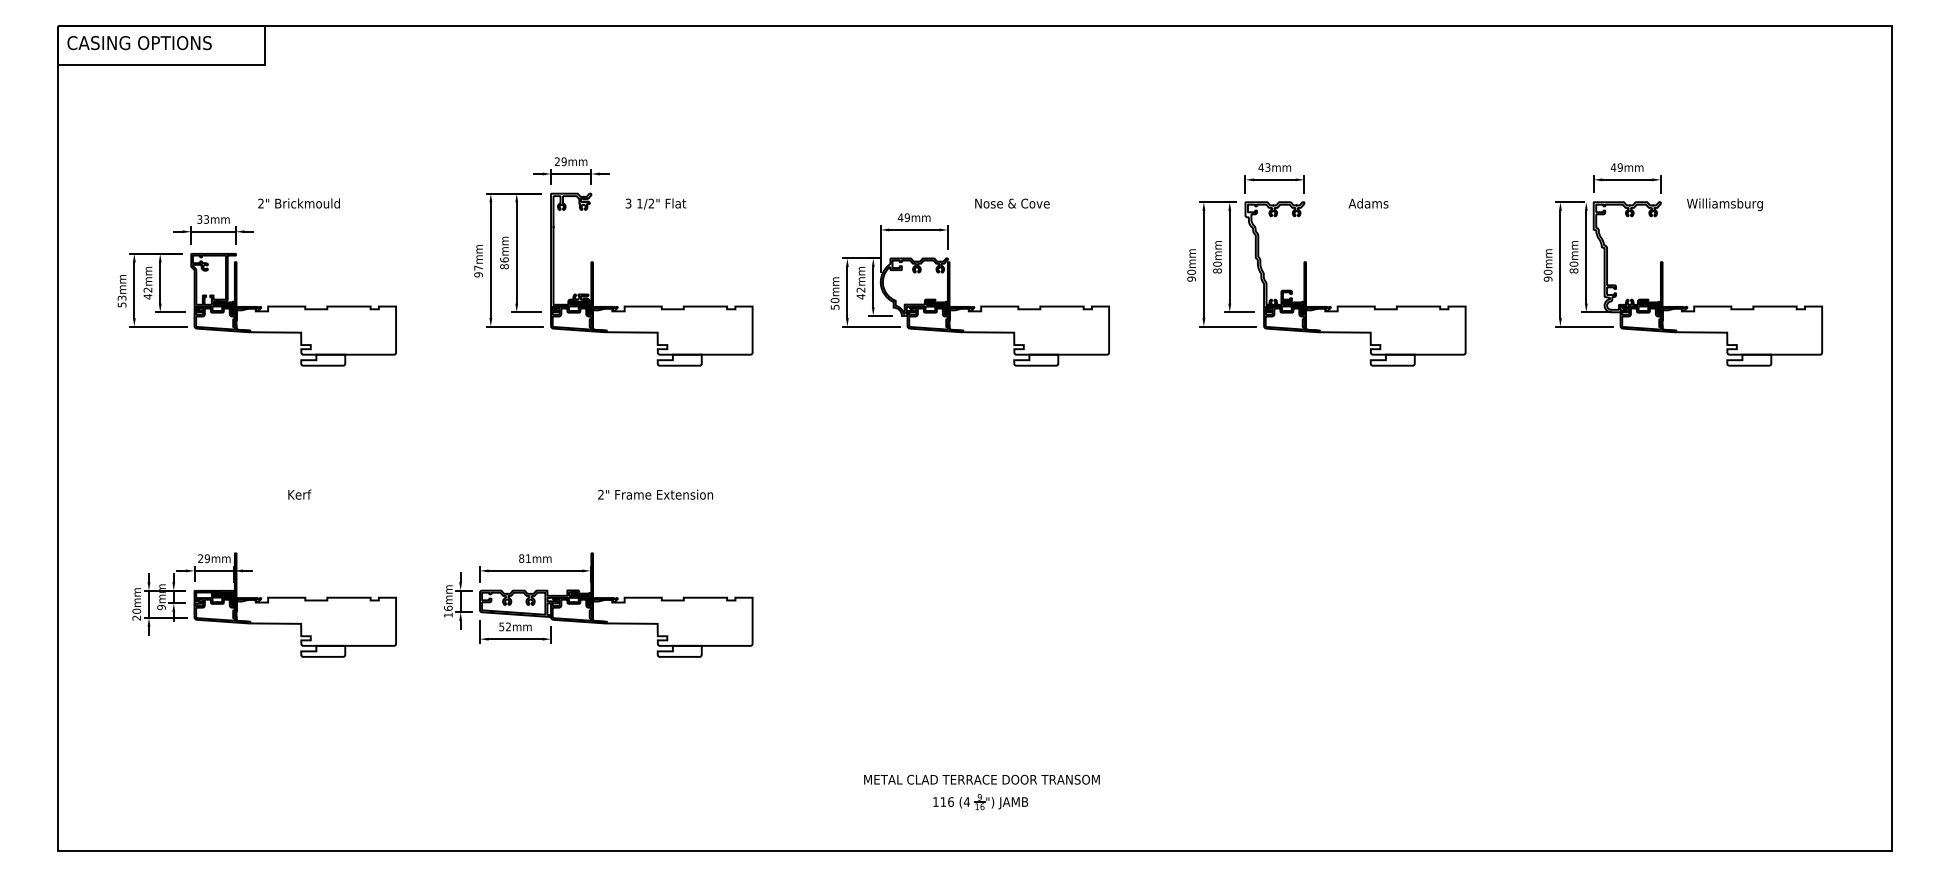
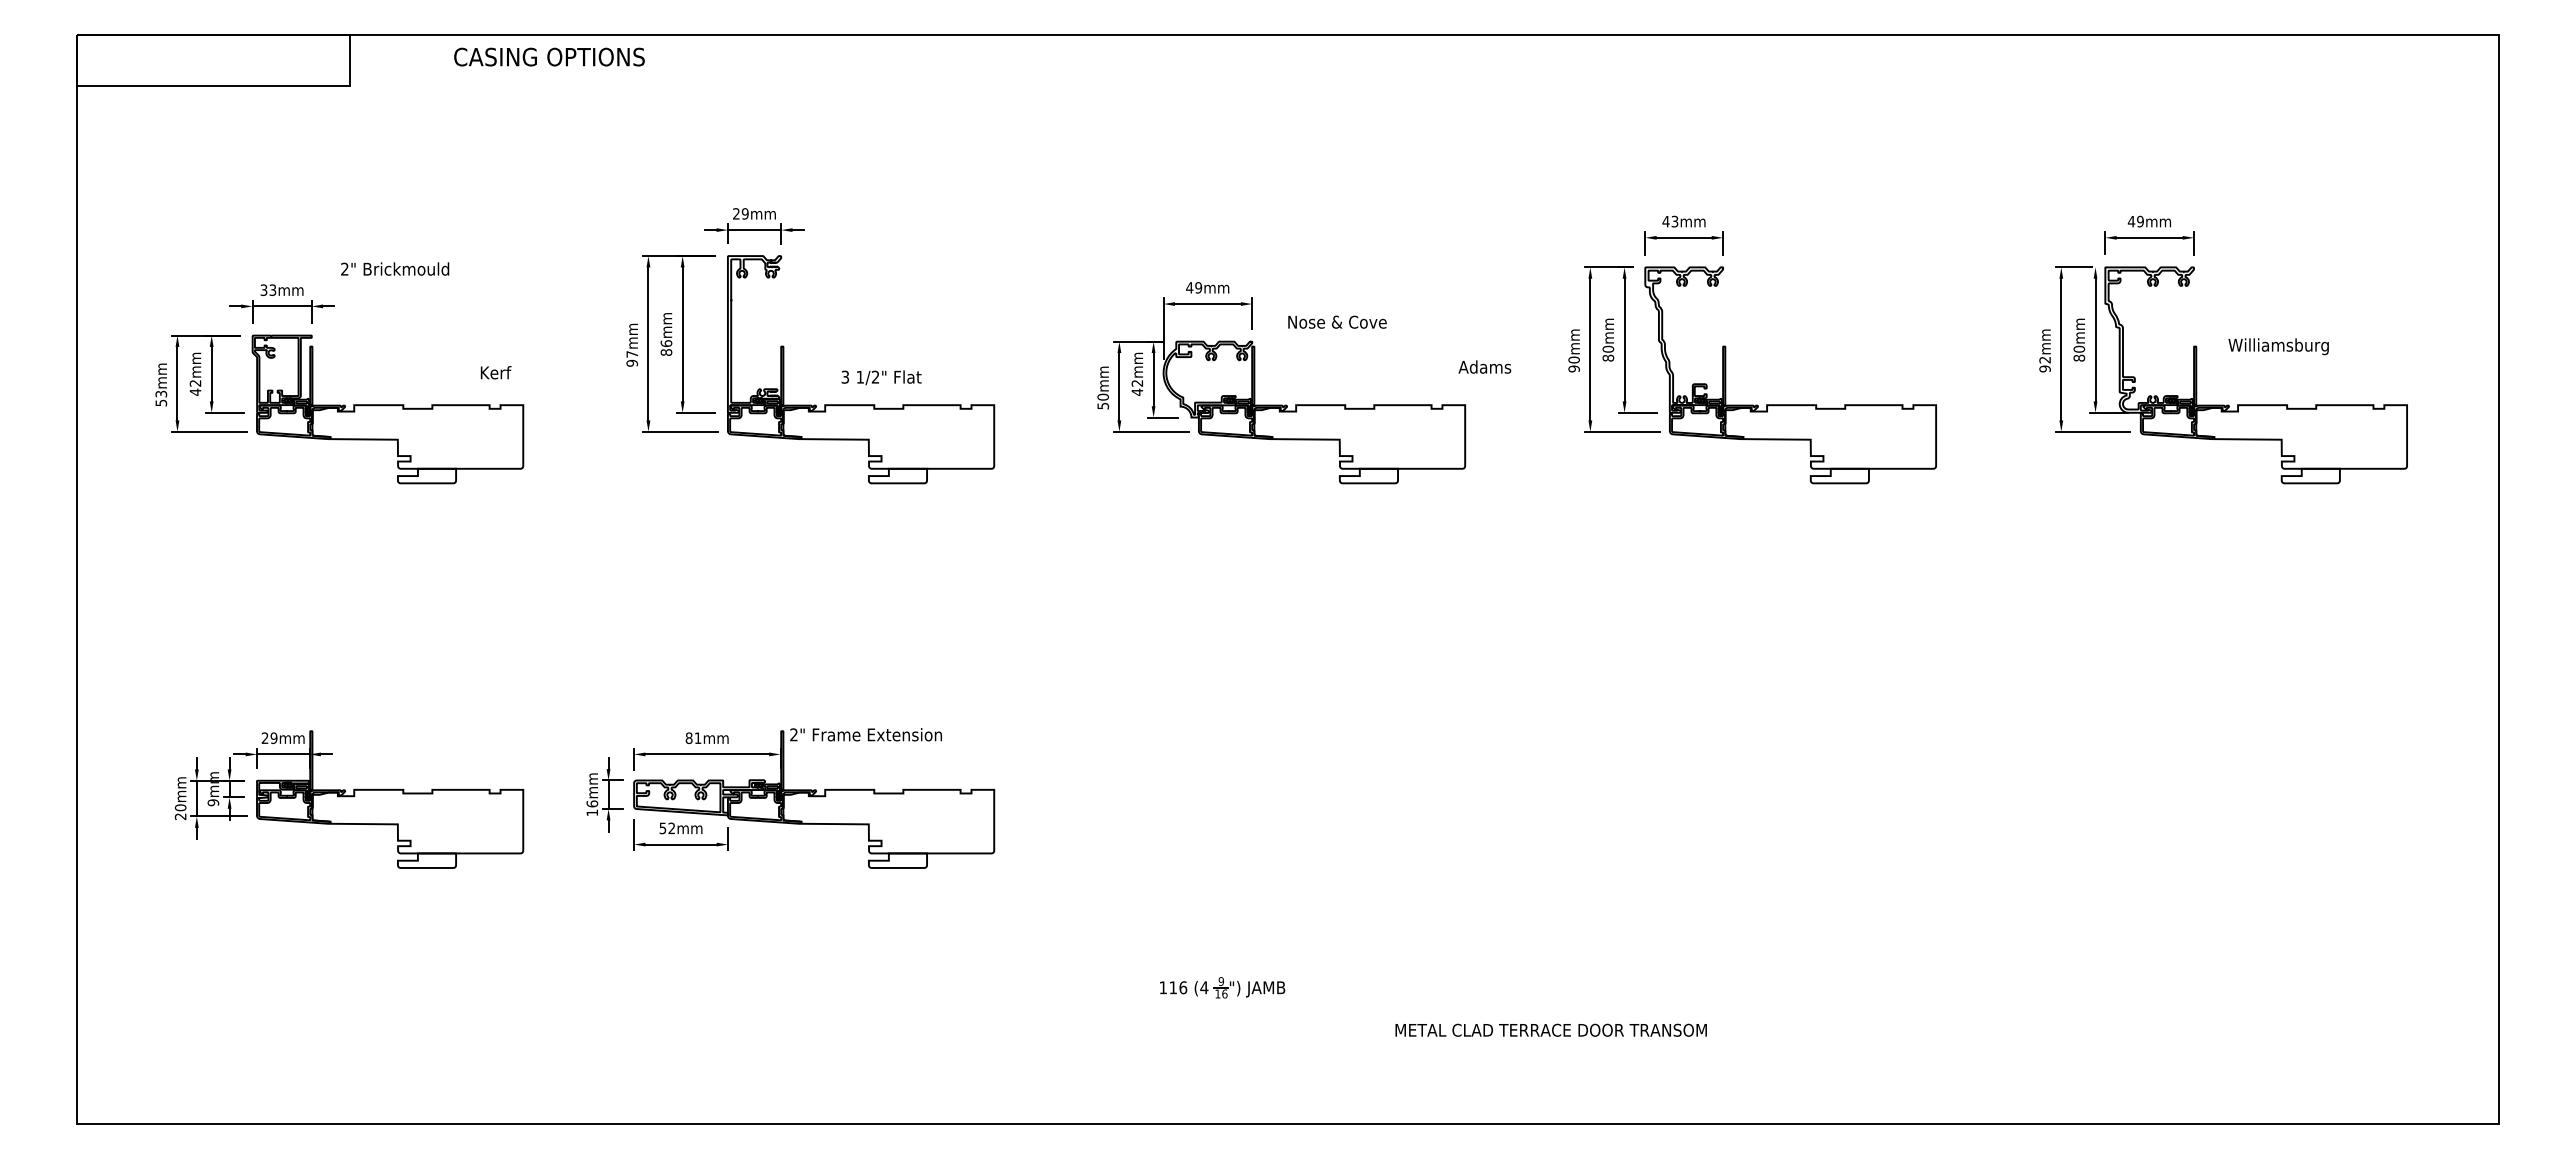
text: (139, 42) -> (549, 56), moved
text: (655, 203) -> (881, 377), moved
text: (1012, 203) -> (1337, 321), moved
text: (1368, 203) -> (1484, 366), moved
text: (1724, 204) -> (2278, 346), moved
text: (1547, 271) -> (2044, 359), 90mm -> 92mm
text: (299, 494) -> (495, 372), moved
text: (655, 494) -> (865, 734), moved
text: (981, 779) -> (1550, 1029), moved
part: (980, 801) -> (1222, 987), moved

